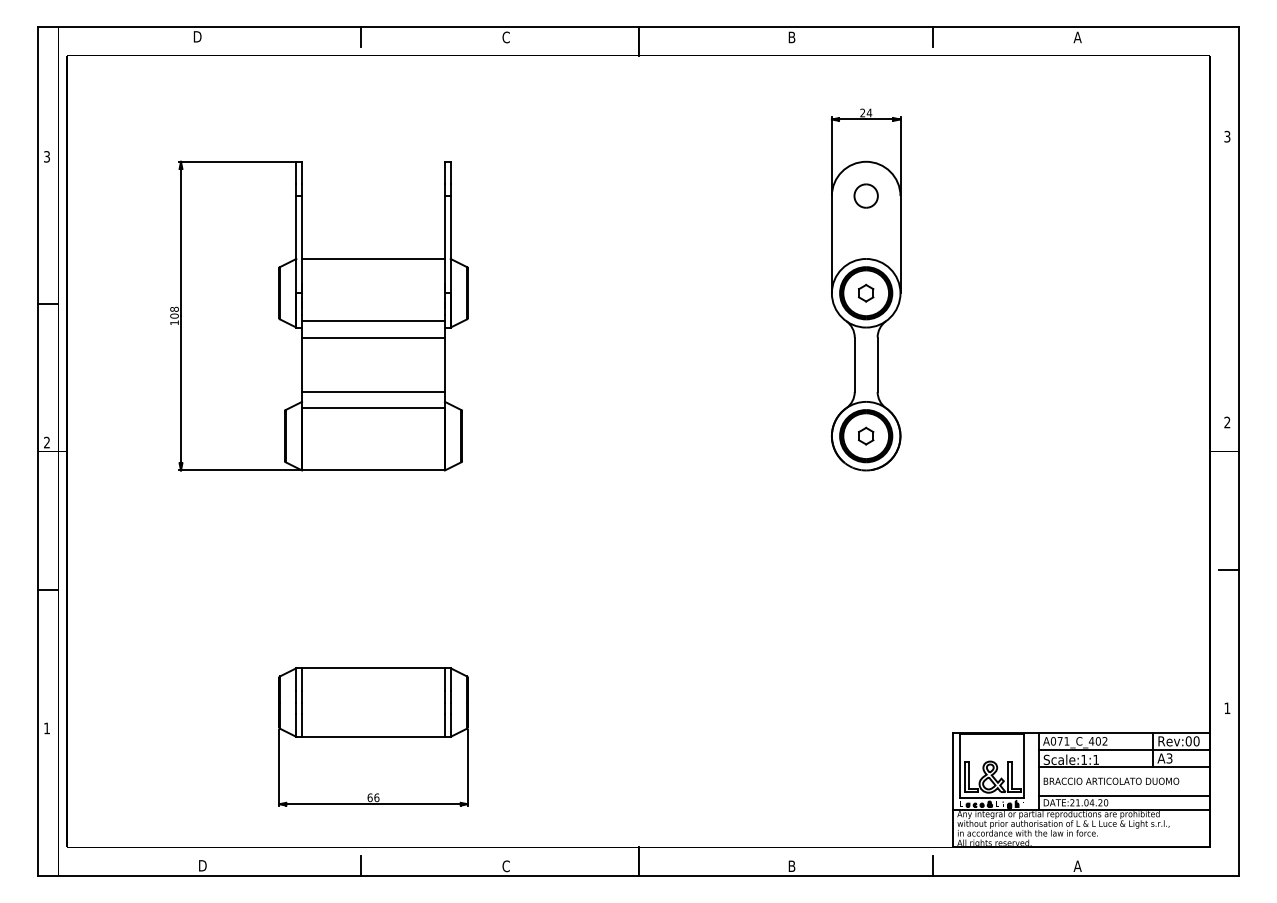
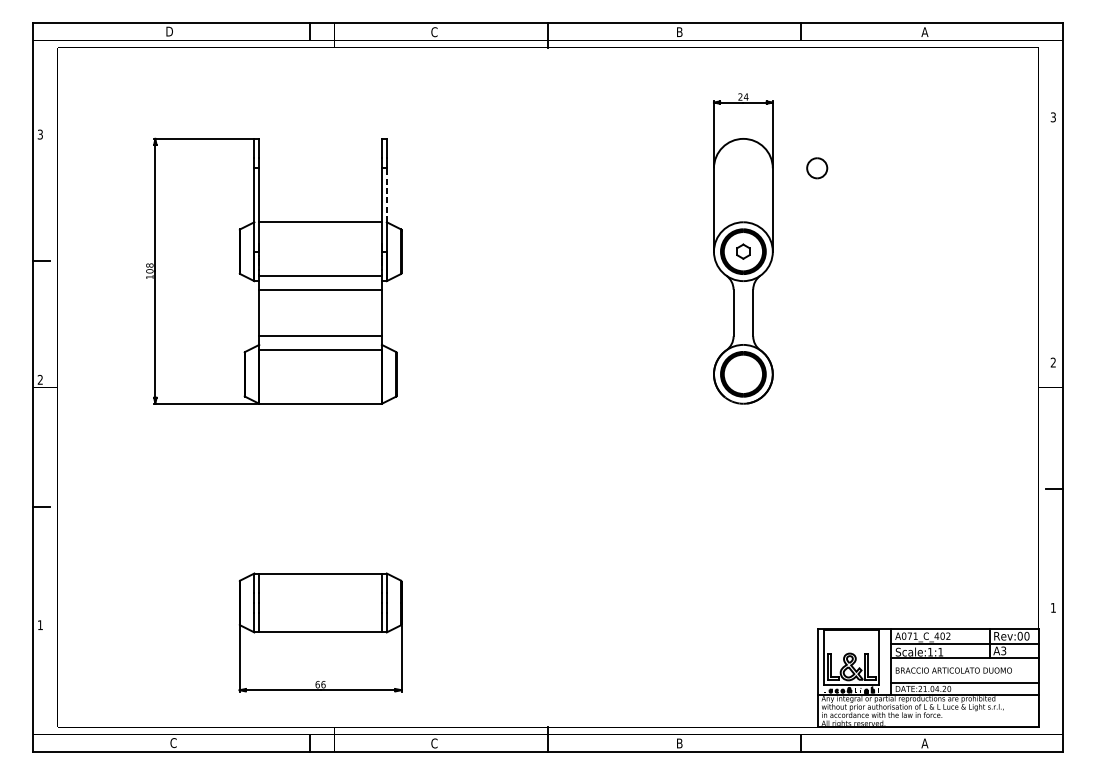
part: (865, 195) -> (816, 167), moved
line: (450, 227) -> (386, 195), solid -> dashed
part: (866, 435) -> (743, 373), removed
text: (202, 865) -> (173, 742), D -> C

